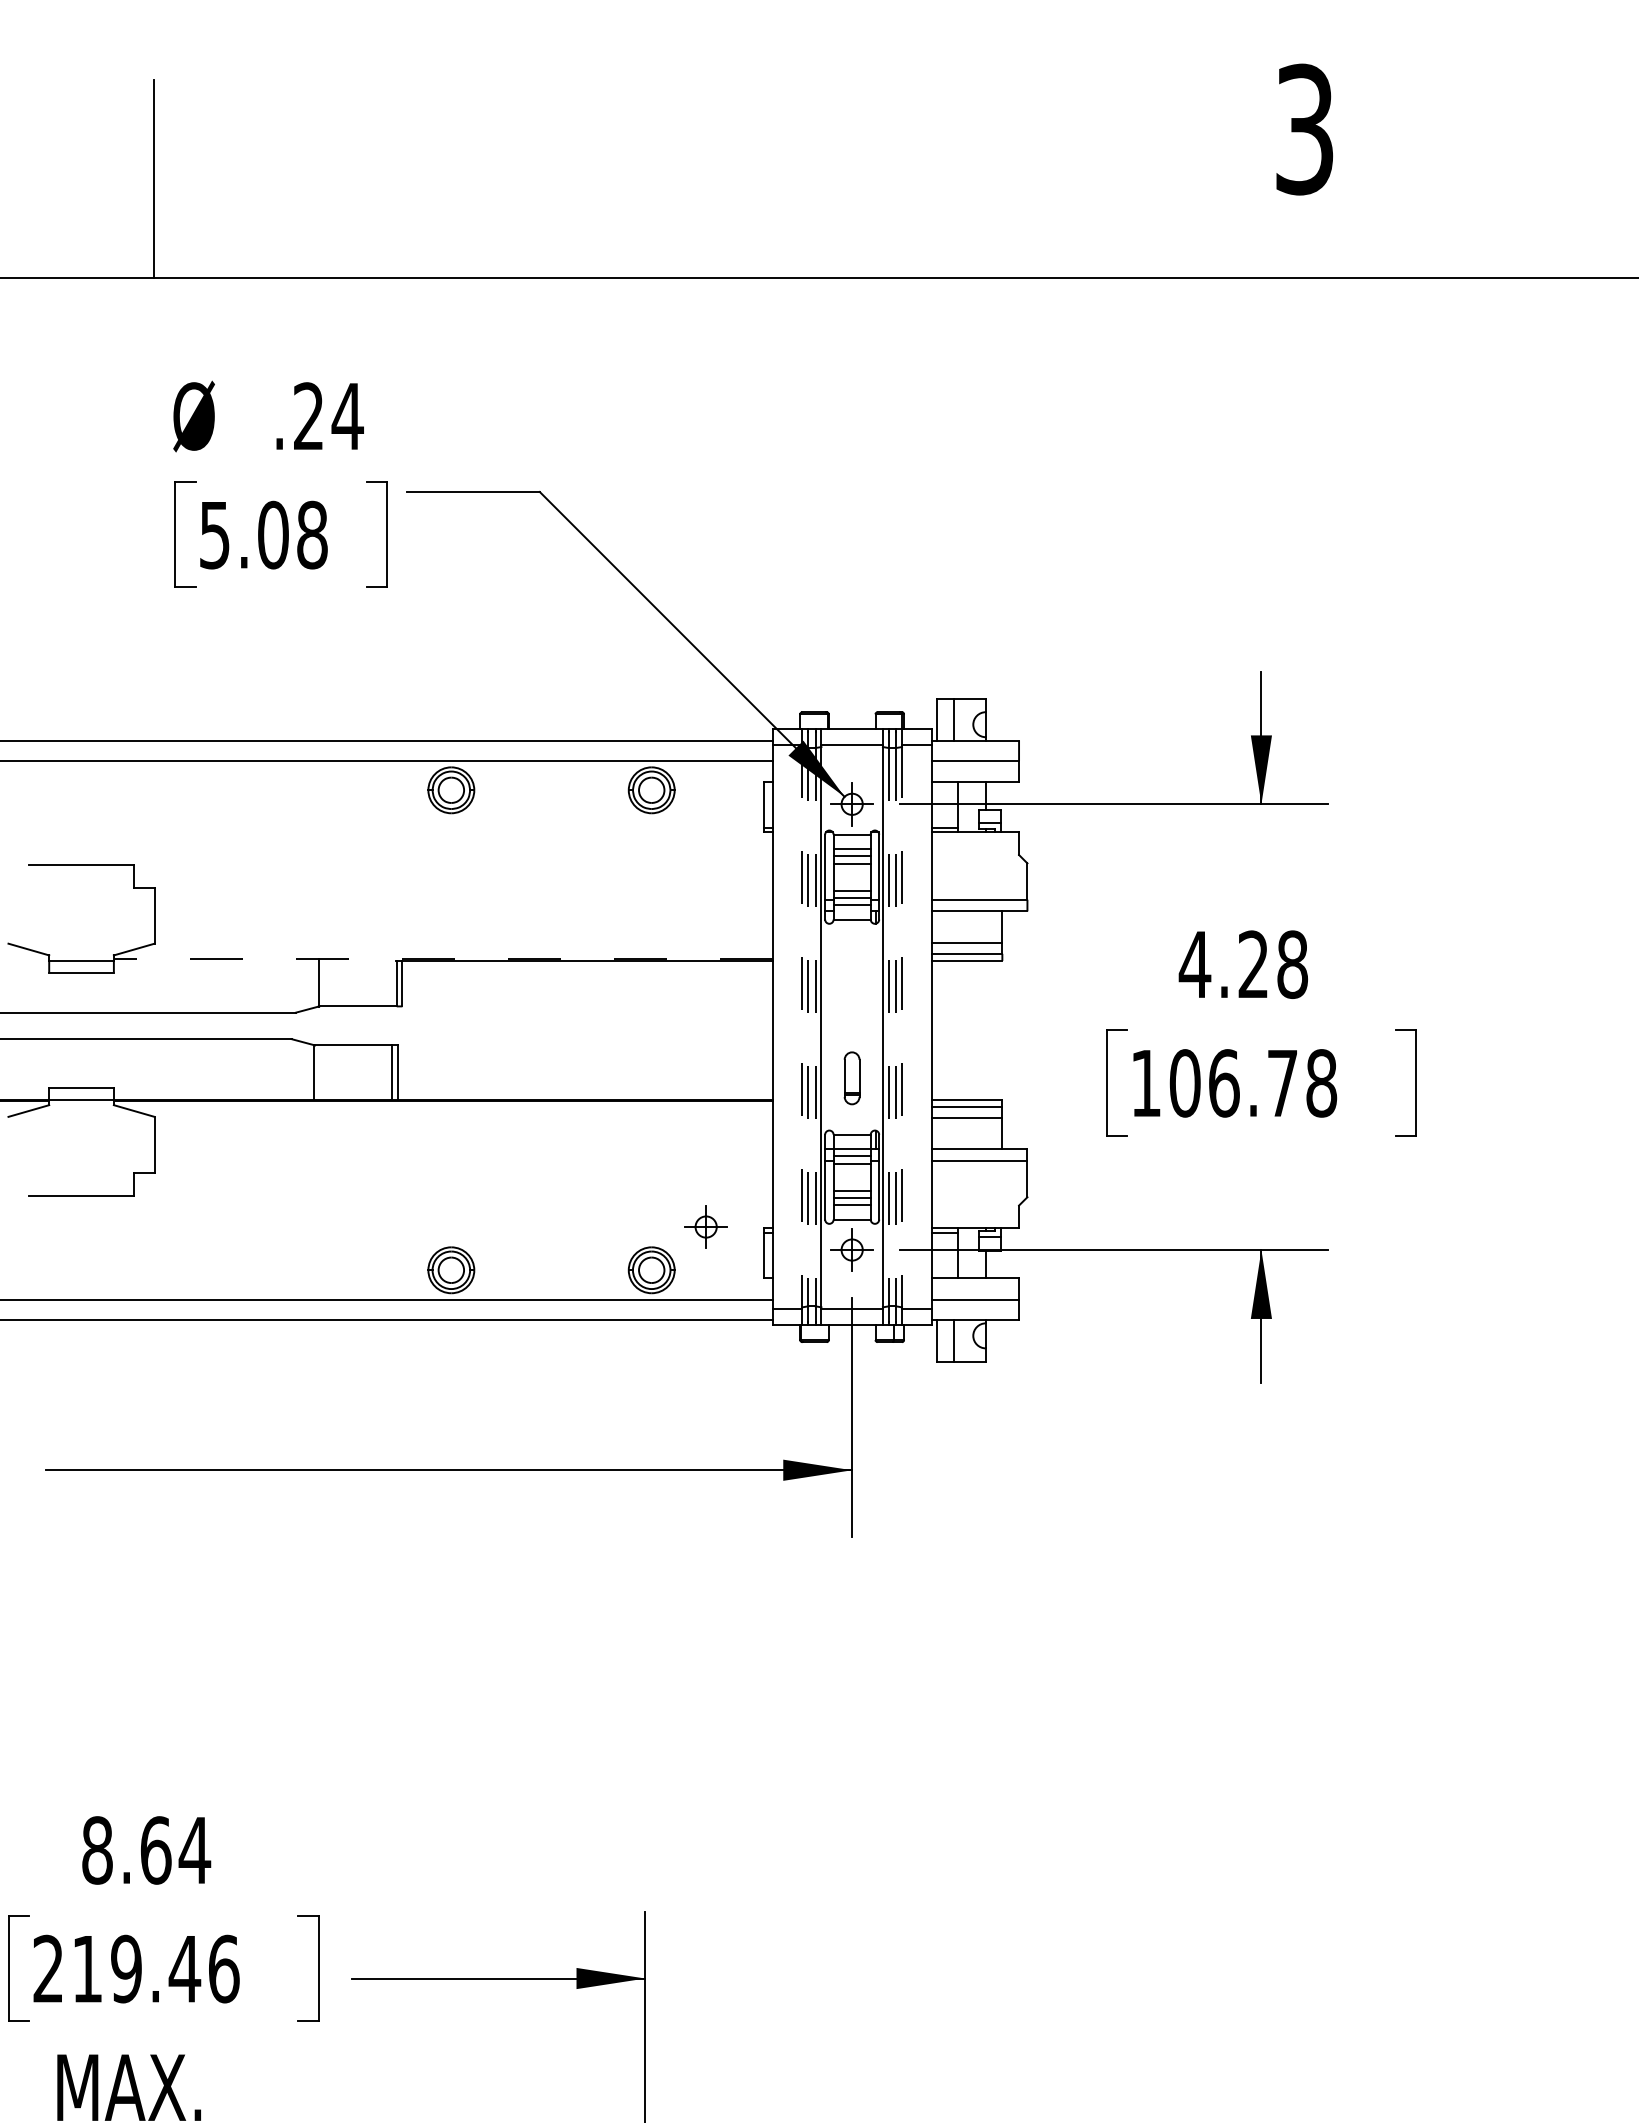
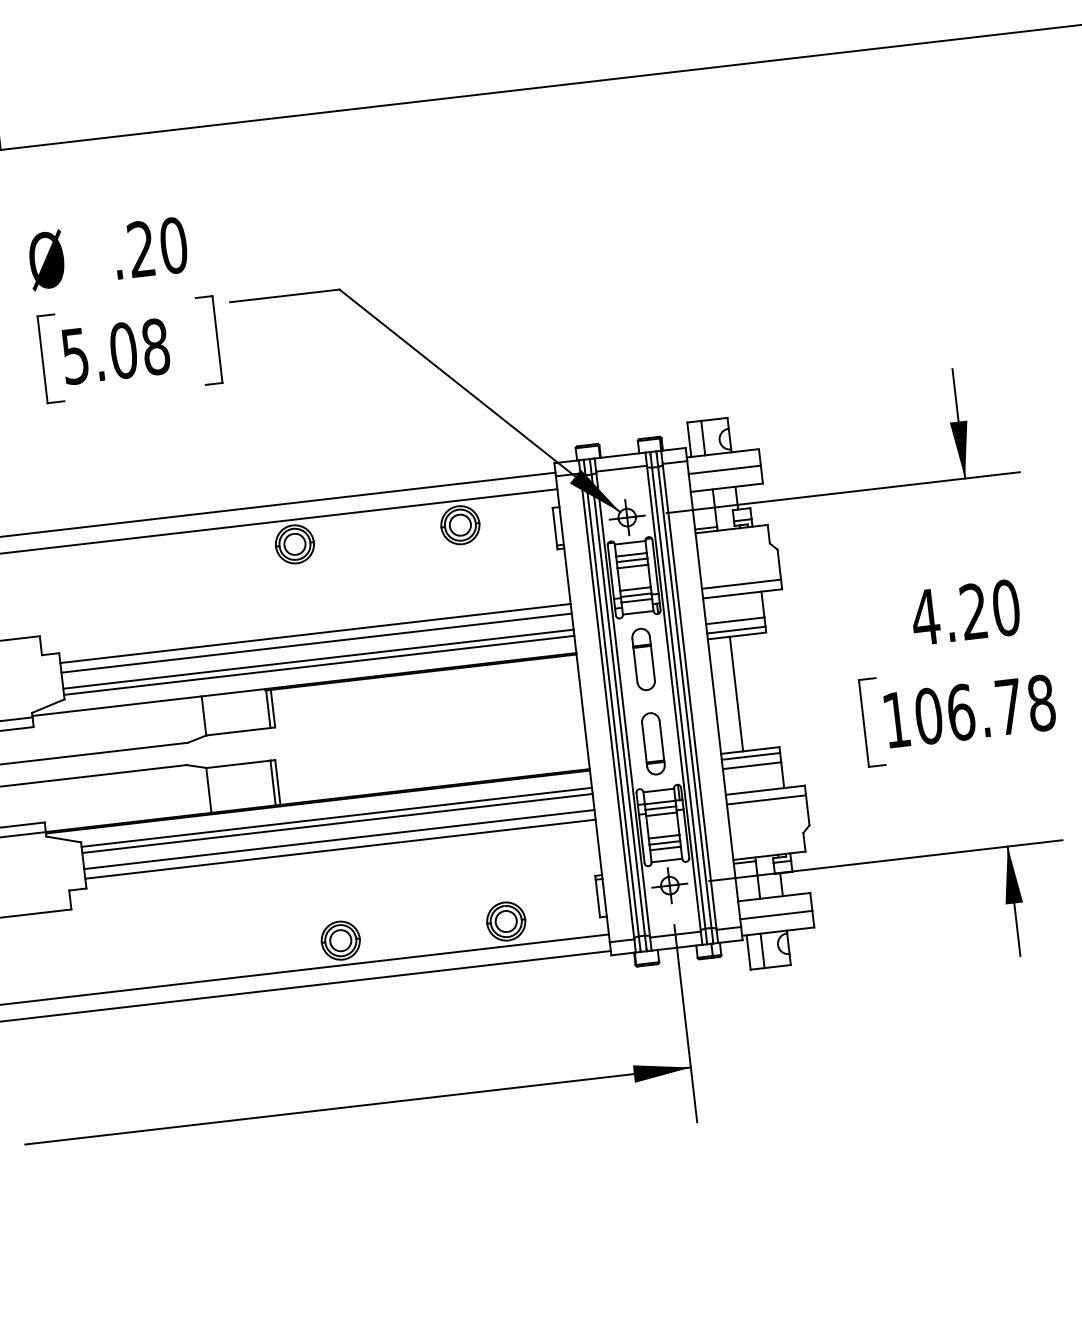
text: (347, 416) -> (173, 245), .24 -> .20
line: (463, 899) -> (315, 633), added
line: (463, 911) -> (316, 643), added
line: (463, 930) -> (318, 658), added
line: (463, 938) -> (319, 665), added
line: (442, 959) -> (303, 684), dashed -> solid
text: (1292, 964) -> (1006, 607), 4.28 -> 4.20
part: (851, 976) -> (643, 659), added
line: (802, 1027) -> (607, 706), dashed -> solid
line: (808, 1027) -> (612, 706), dashed -> solid
line: (815, 1027) -> (618, 705), dashed -> solid
line: (888, 1027) -> (678, 698), dashed -> solid
line: (896, 1027) -> (685, 697), dashed -> solid
line: (902, 1027) -> (690, 697), dashed -> solid
line: (958, 1029) -> (736, 693), added
part: (851, 1078) -> (652, 744), size x1.43
line: (463, 1122) -> (336, 817), added
line: (463, 1129) -> (337, 823), added
line: (463, 1149) -> (339, 839), added
line: (463, 1160) -> (340, 848), added
part: (705, 1226) -> (546, 880), removed

